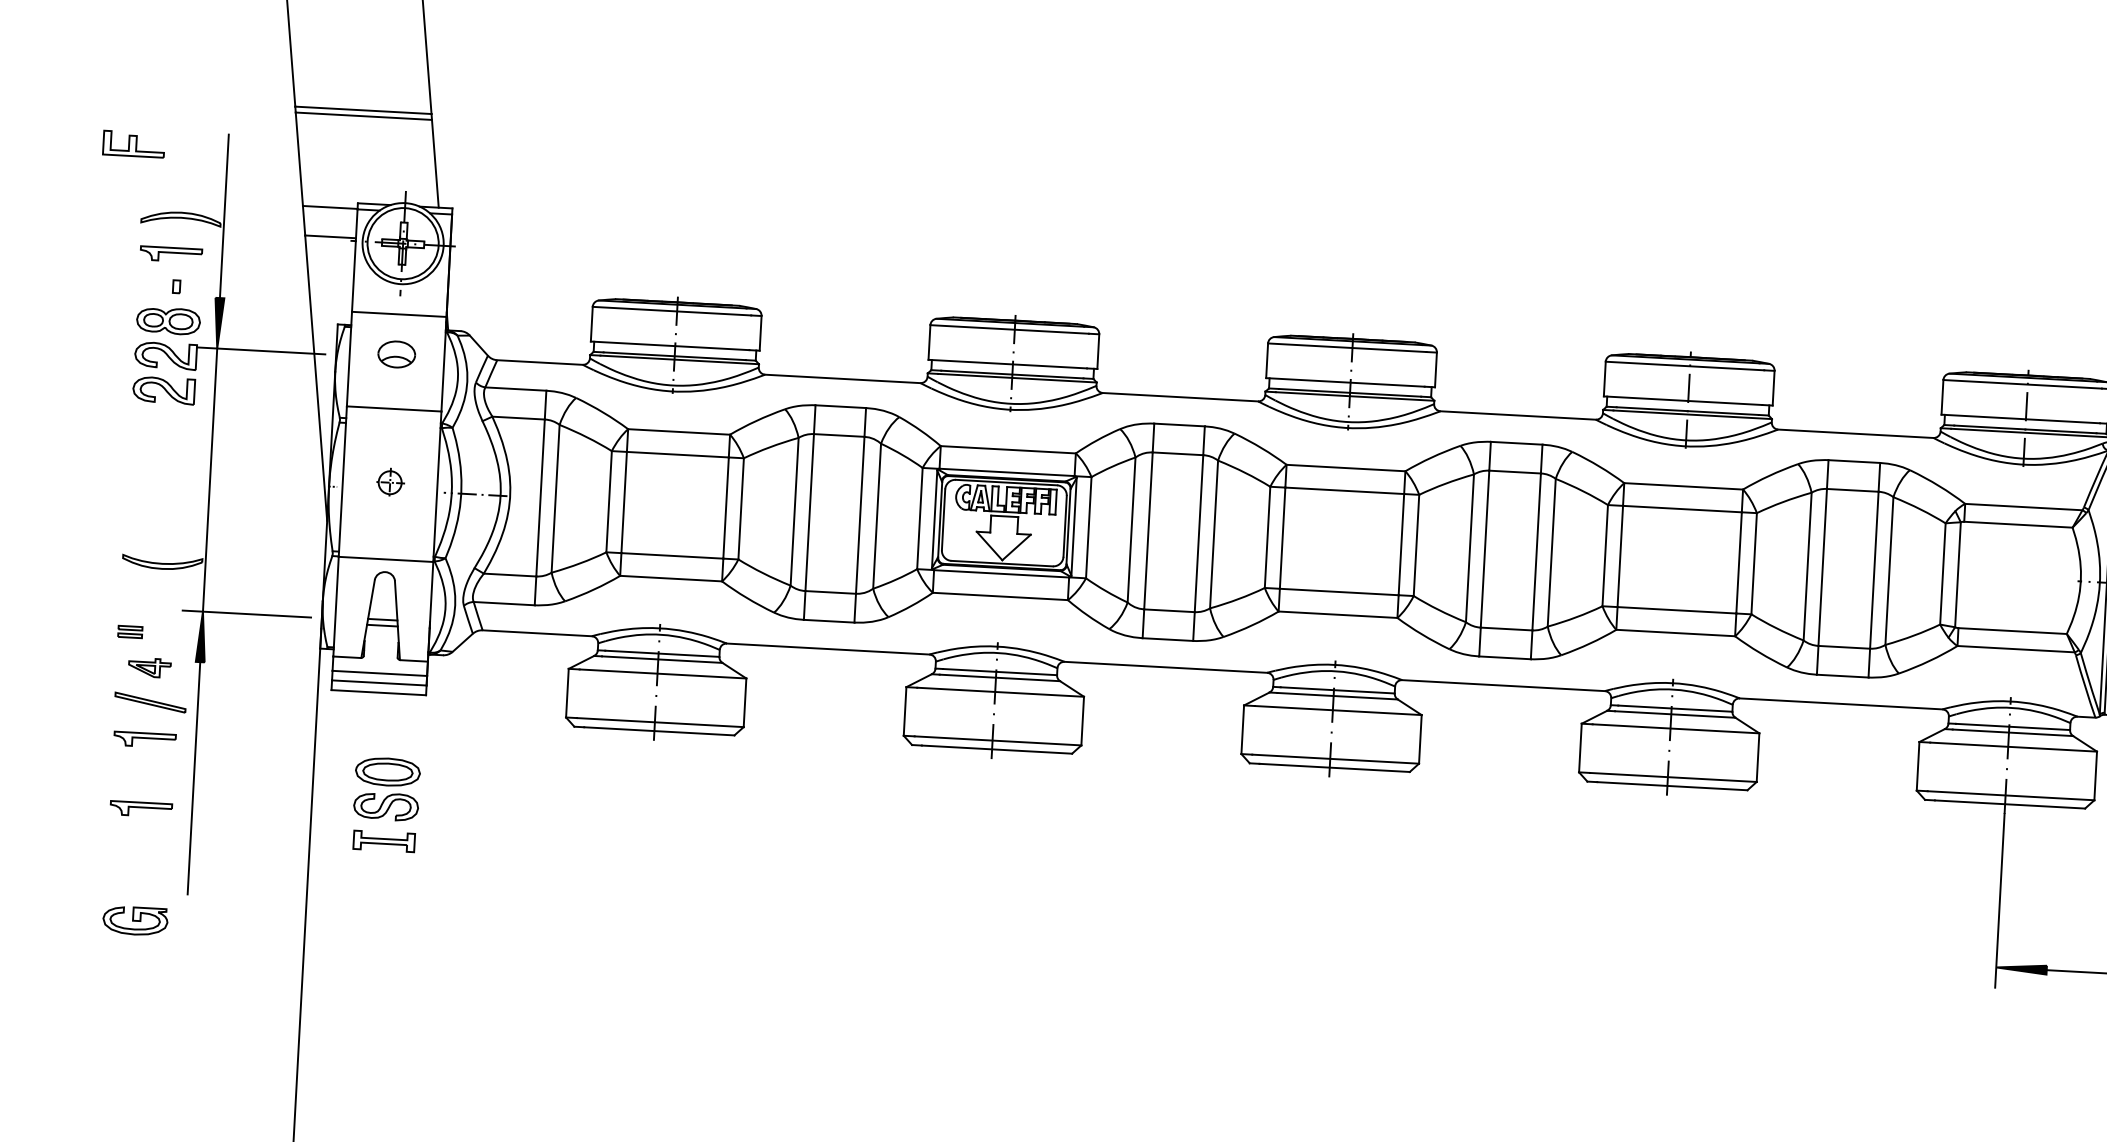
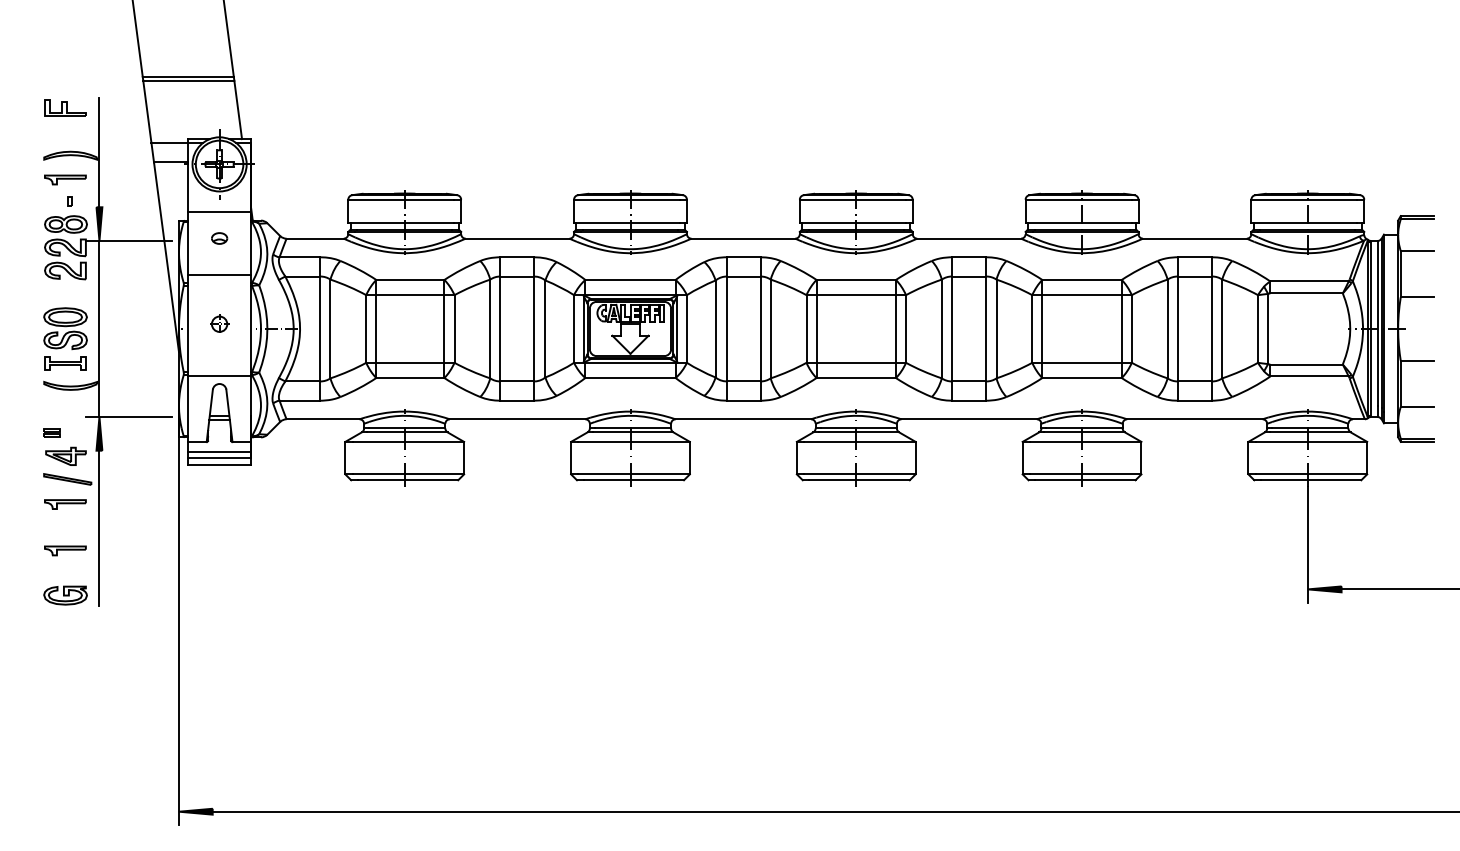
part: (133, 143) -> (65, 107), moved
part: (396, 354) -> (219, 238), size x0.62
part: (149, 666) -> (65, 455), size x1.43
part: (386, 803) -> (65, 338), moved
part: (135, 920) -> (65, 595), moved

